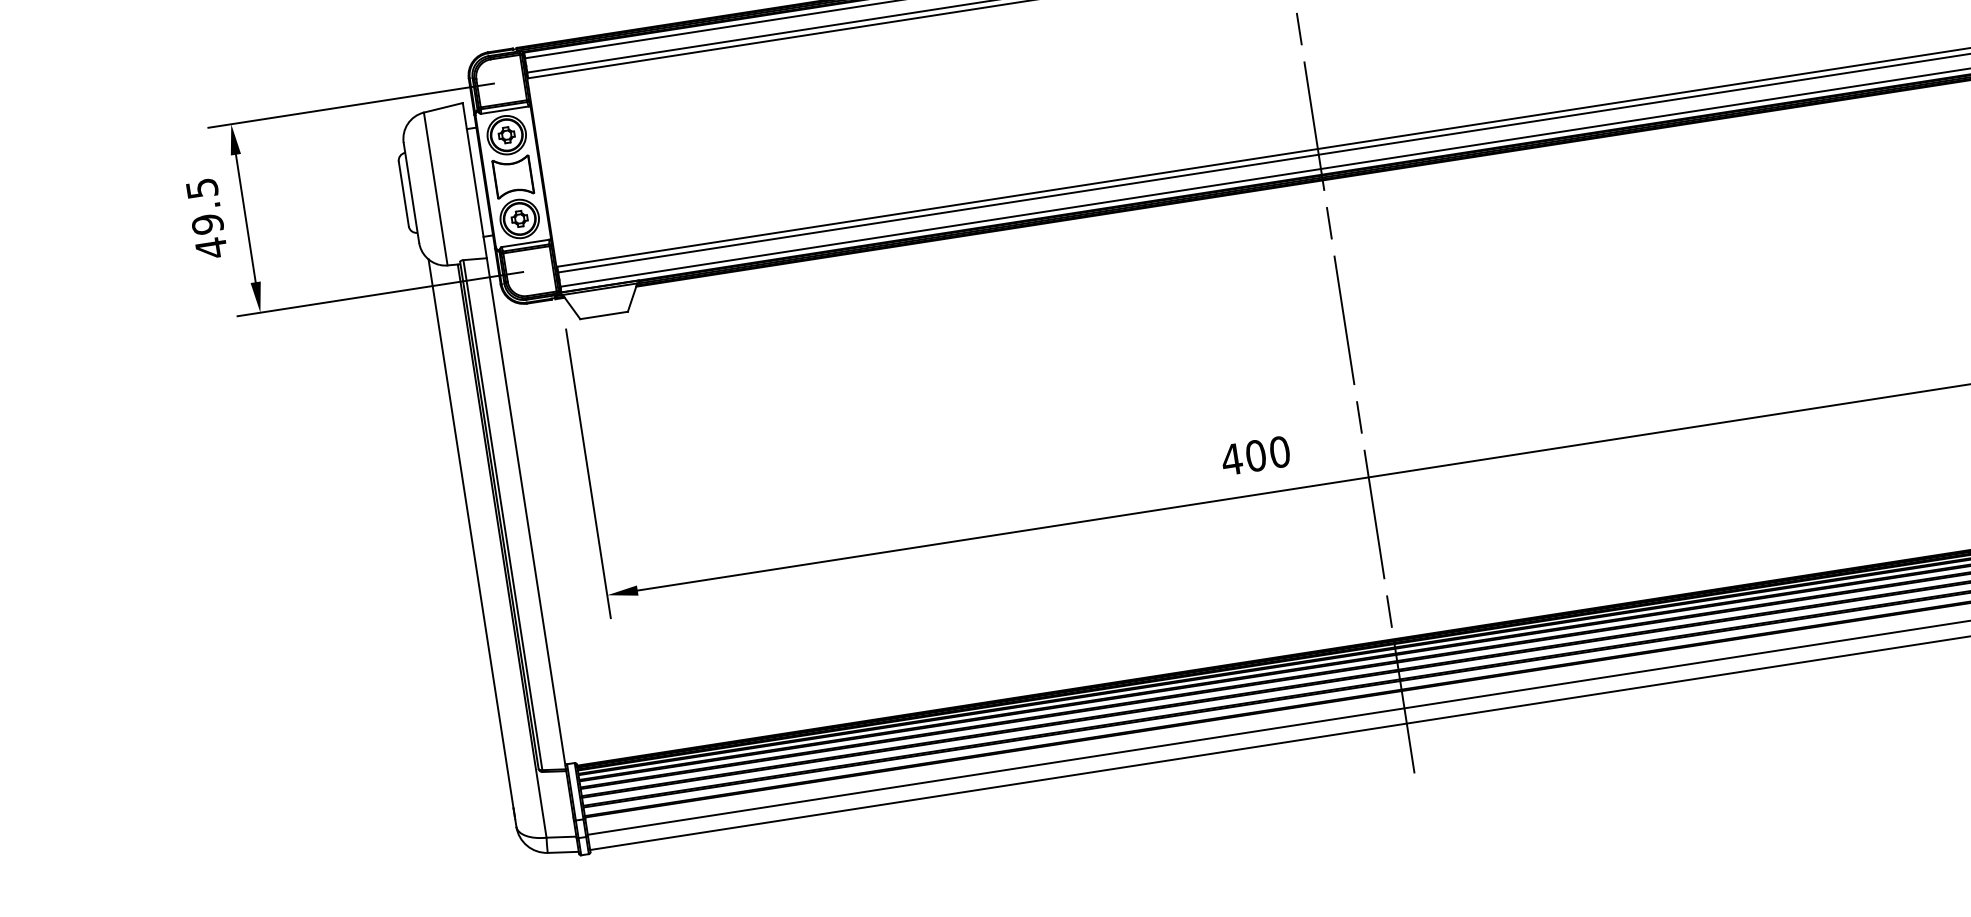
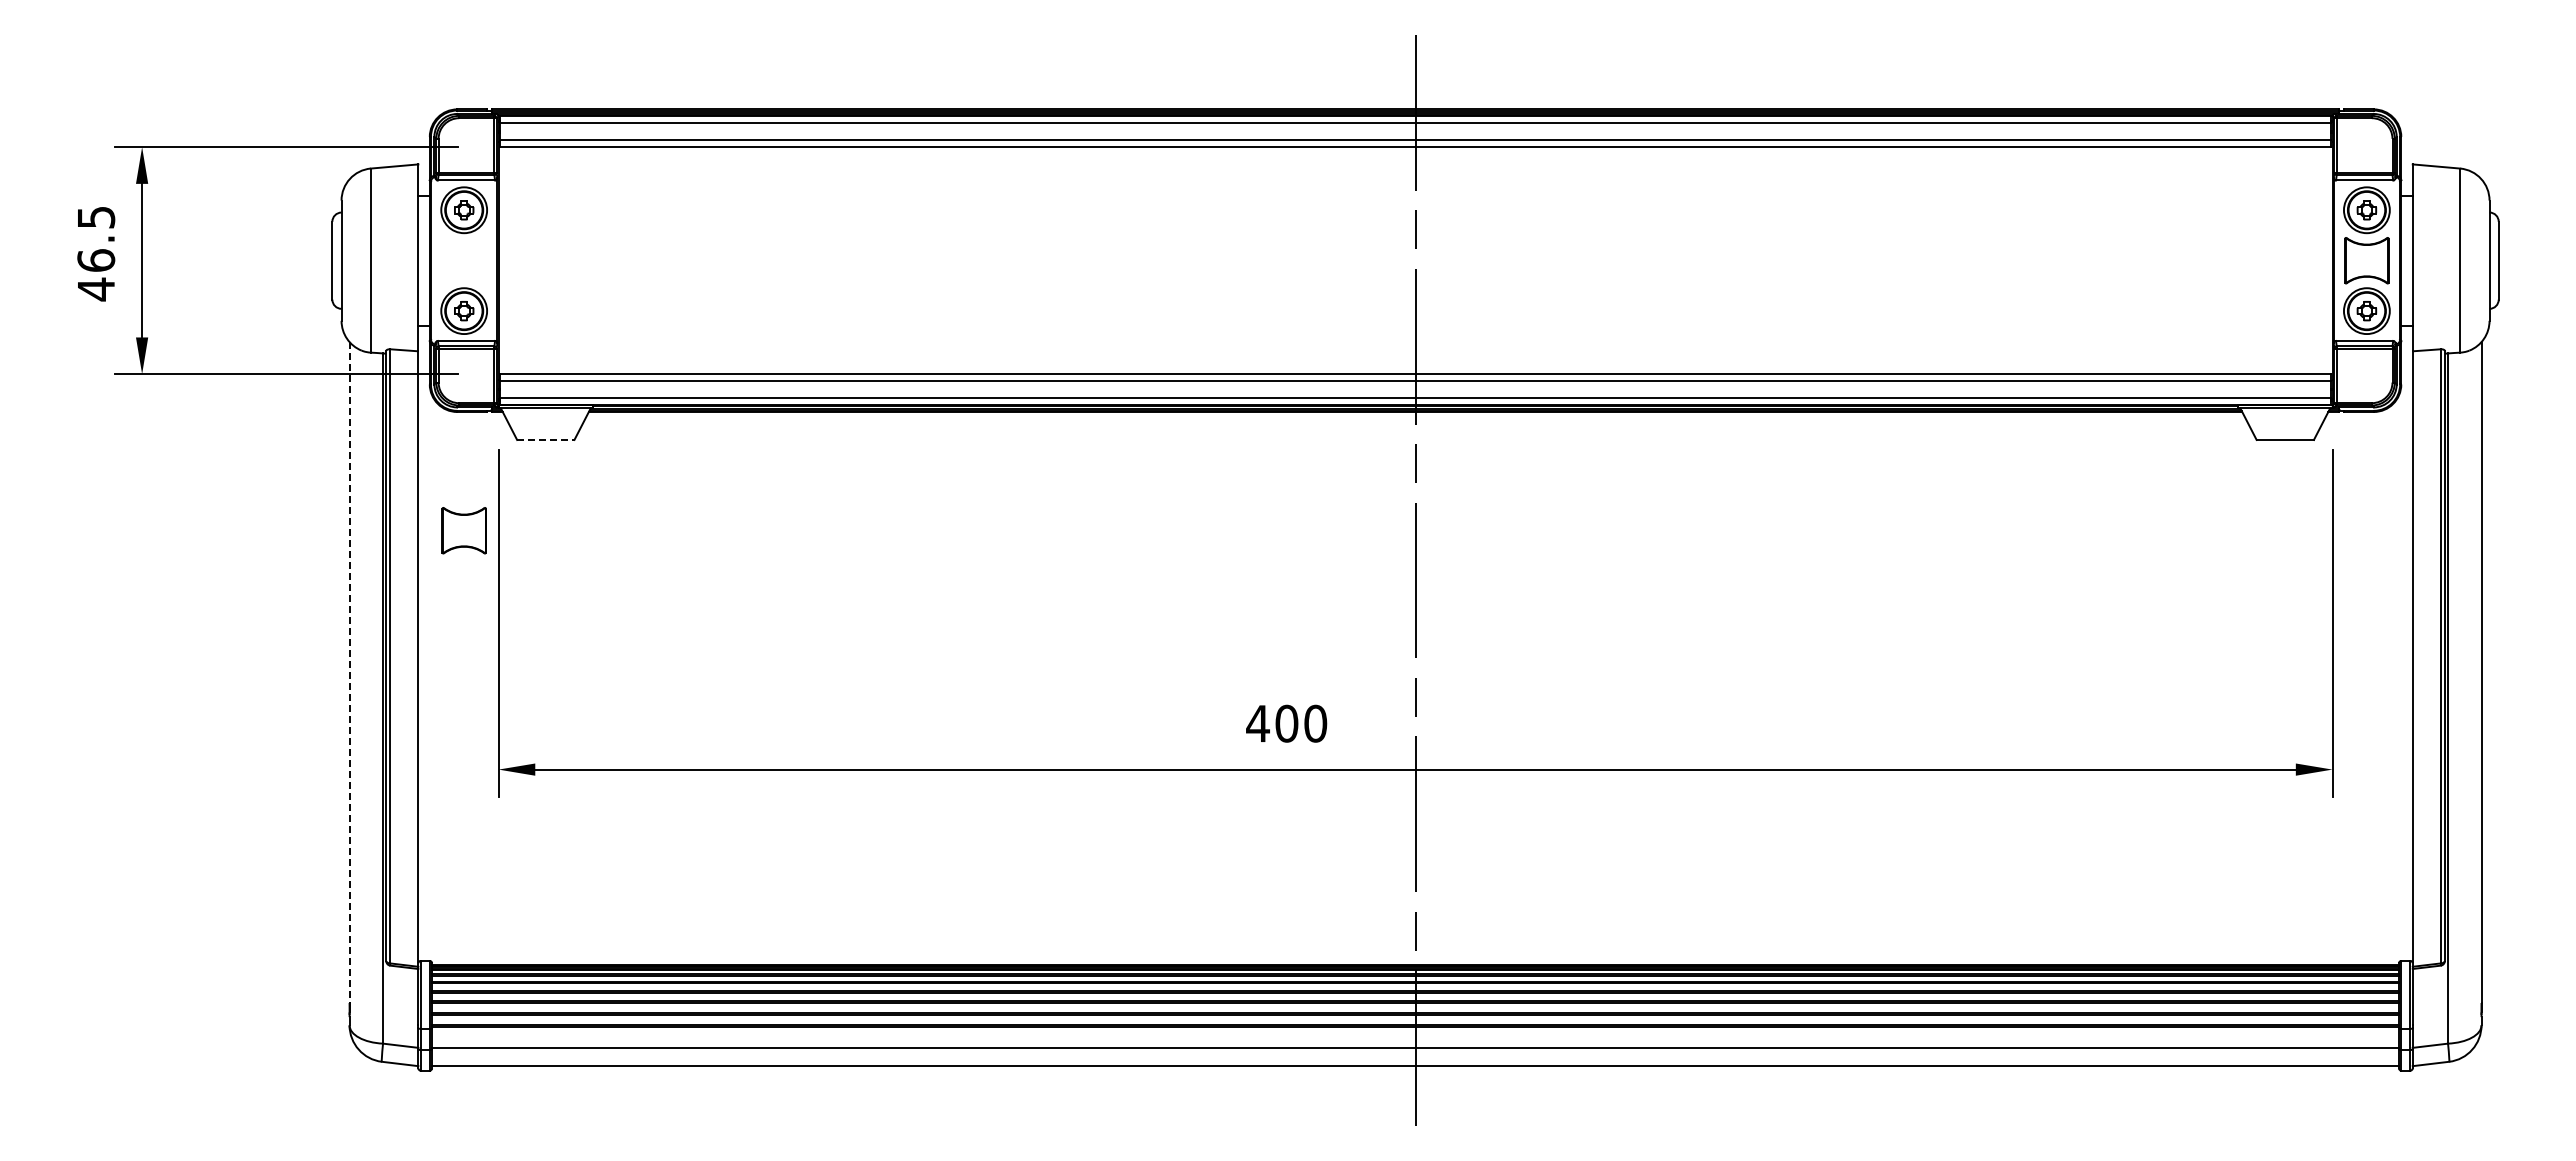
part: (512, 177) -> (463, 530), moved
text: (207, 224) -> (96, 260), 49.5 -> 46.5
line: (603, 315) -> (545, 439), solid -> dashed
line: (471, 534) -> (349, 673), solid -> dashed

